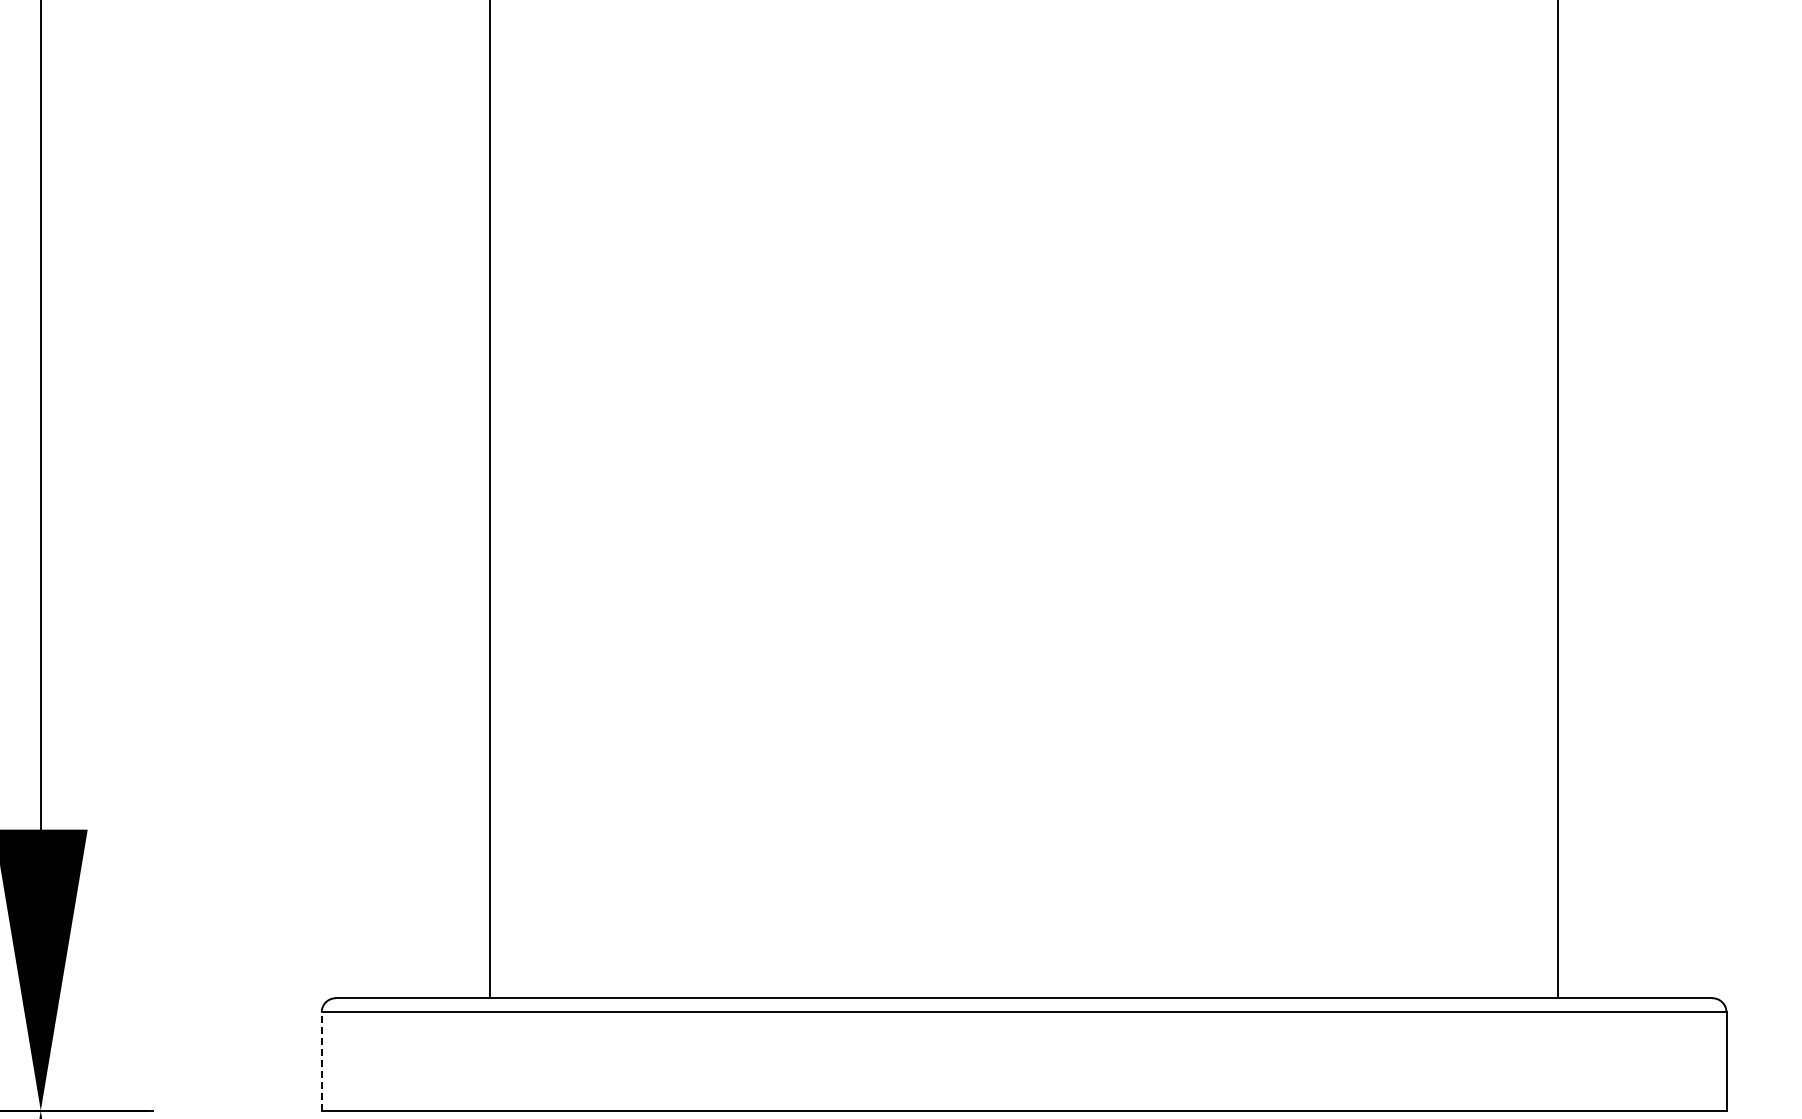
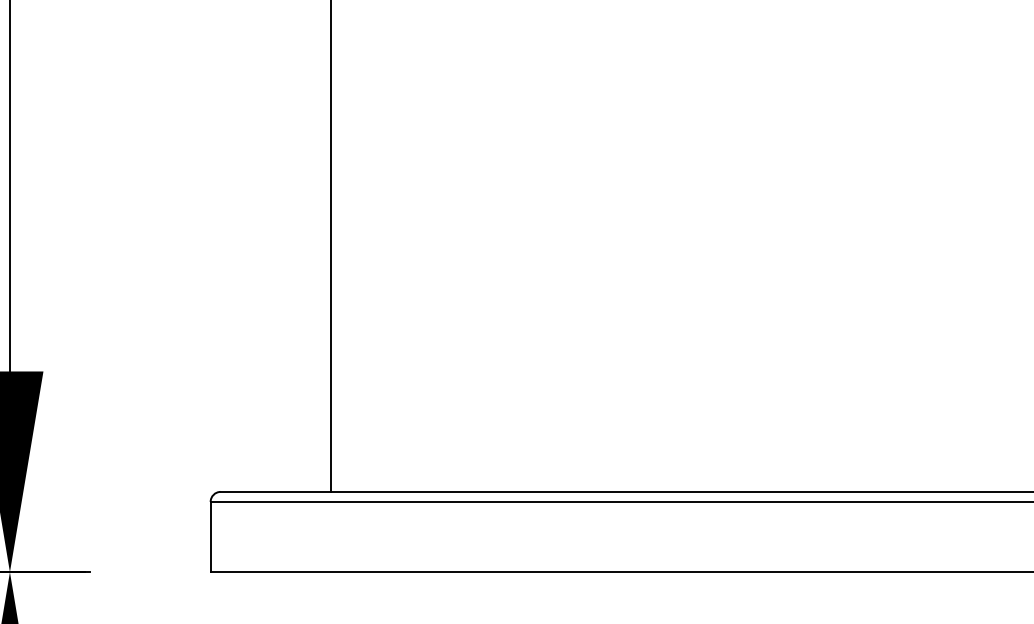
line: (321, 1060) -> (210, 536), dashed -> solid

